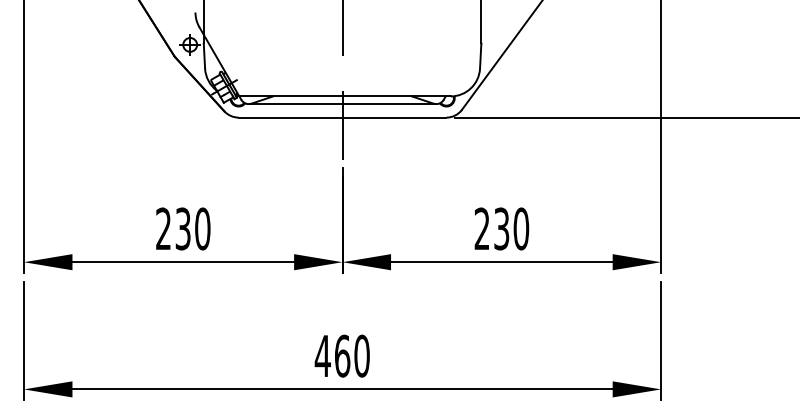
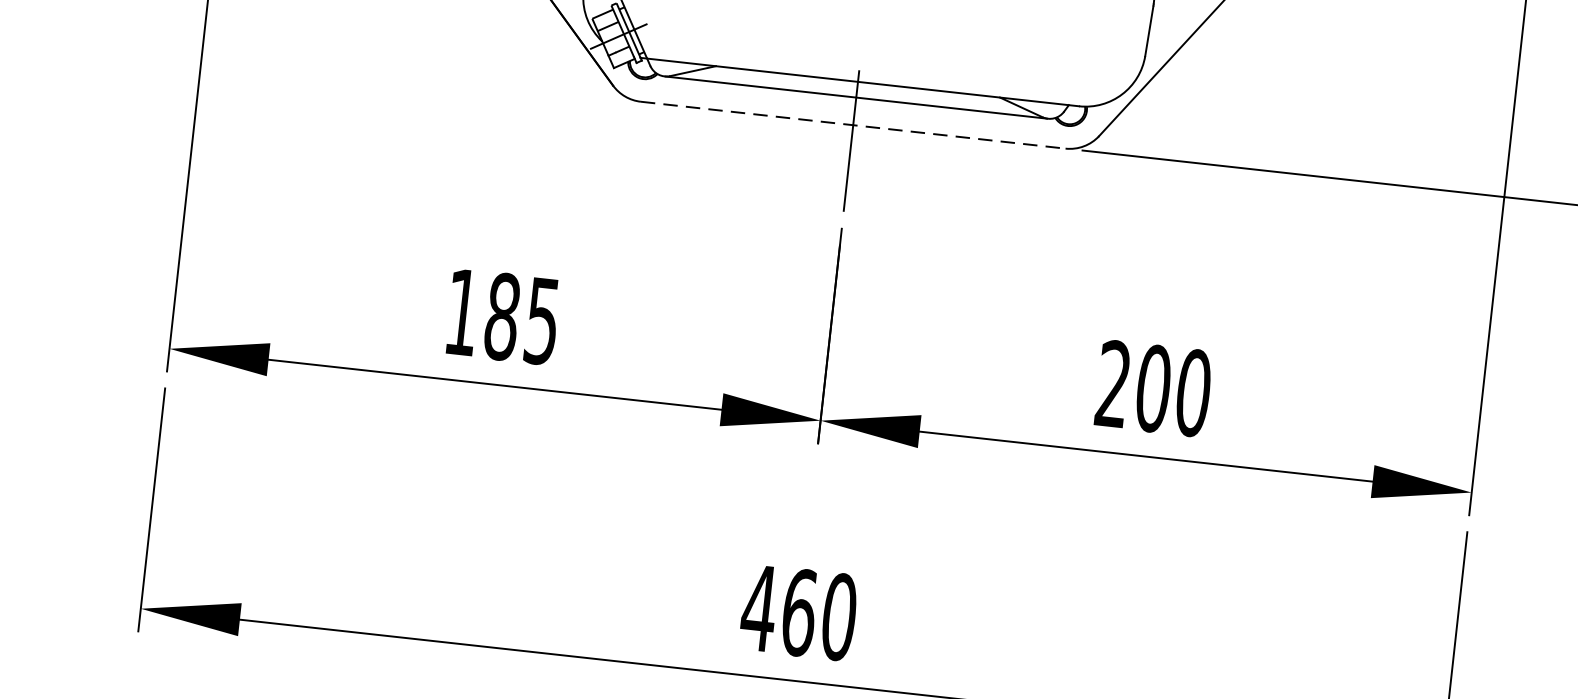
line: (342, 117) -> (853, 124), solid -> dashed
text: (183, 228) -> (503, 315), 230 -> 185
text: (501, 228) -> (1153, 387), 230 -> 200

